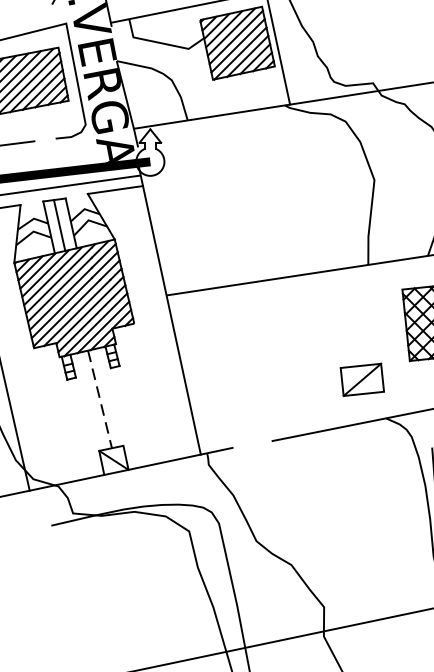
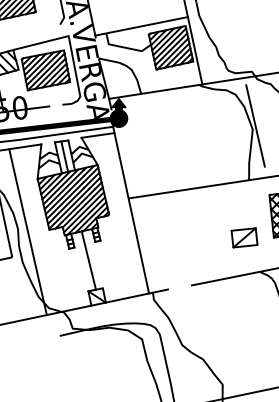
fill: (149, 153) -> (118, 113), added
line: (379, 173) -> (255, 125), added
part: (362, 379) -> (244, 237), moved
line: (99, 399) -> (88, 260), dashed -> solid

